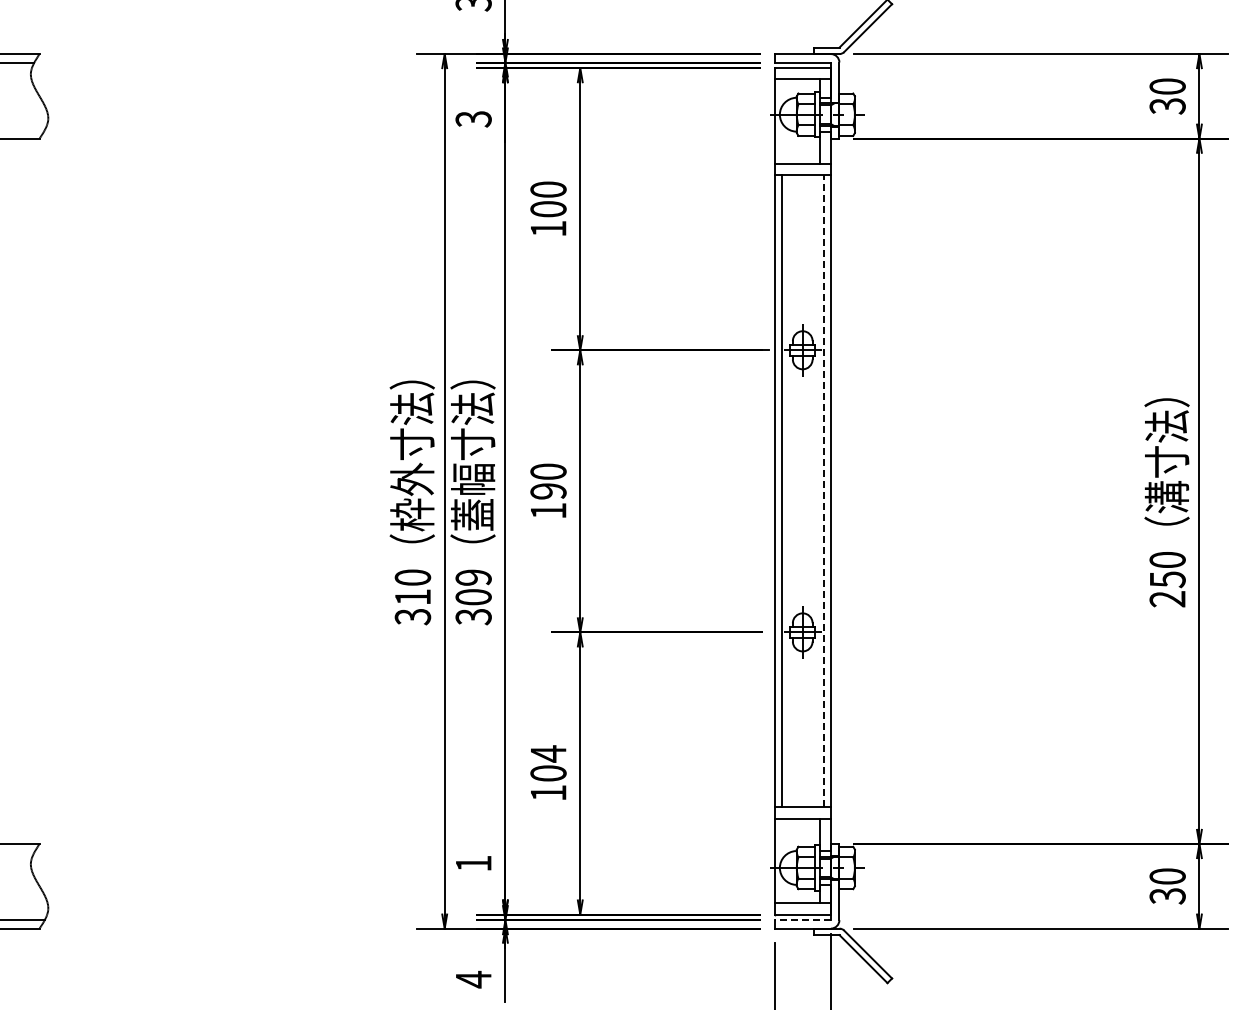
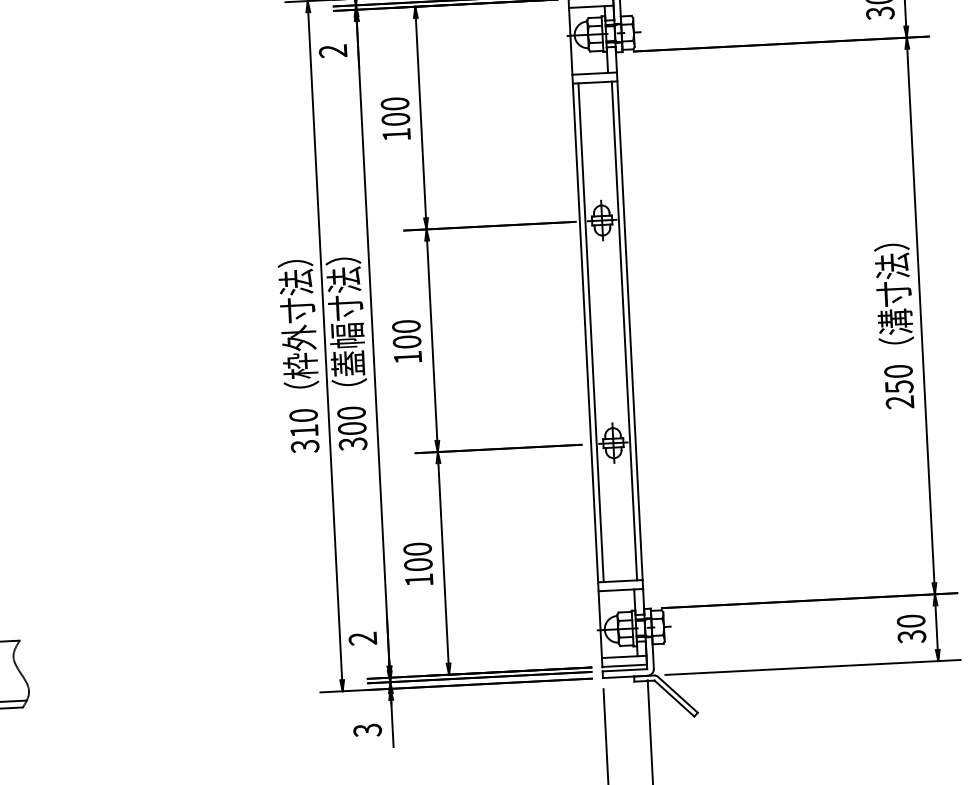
text: (473, 119) -> (333, 51), 3 -> 2
text: (548, 491) -> (407, 342), 190 -> 100
line: (823, 491) -> (624, 331), dashed -> solid
text: (473, 577) -> (351, 413), 309 -> 300
text: (548, 753) -> (417, 548), 104 -> 100
text: (473, 863) -> (362, 638), 1 -> 2
line: (802, 920) -> (624, 670), dashed -> solid
text: (473, 979) -> (367, 730), 4 -> 3

